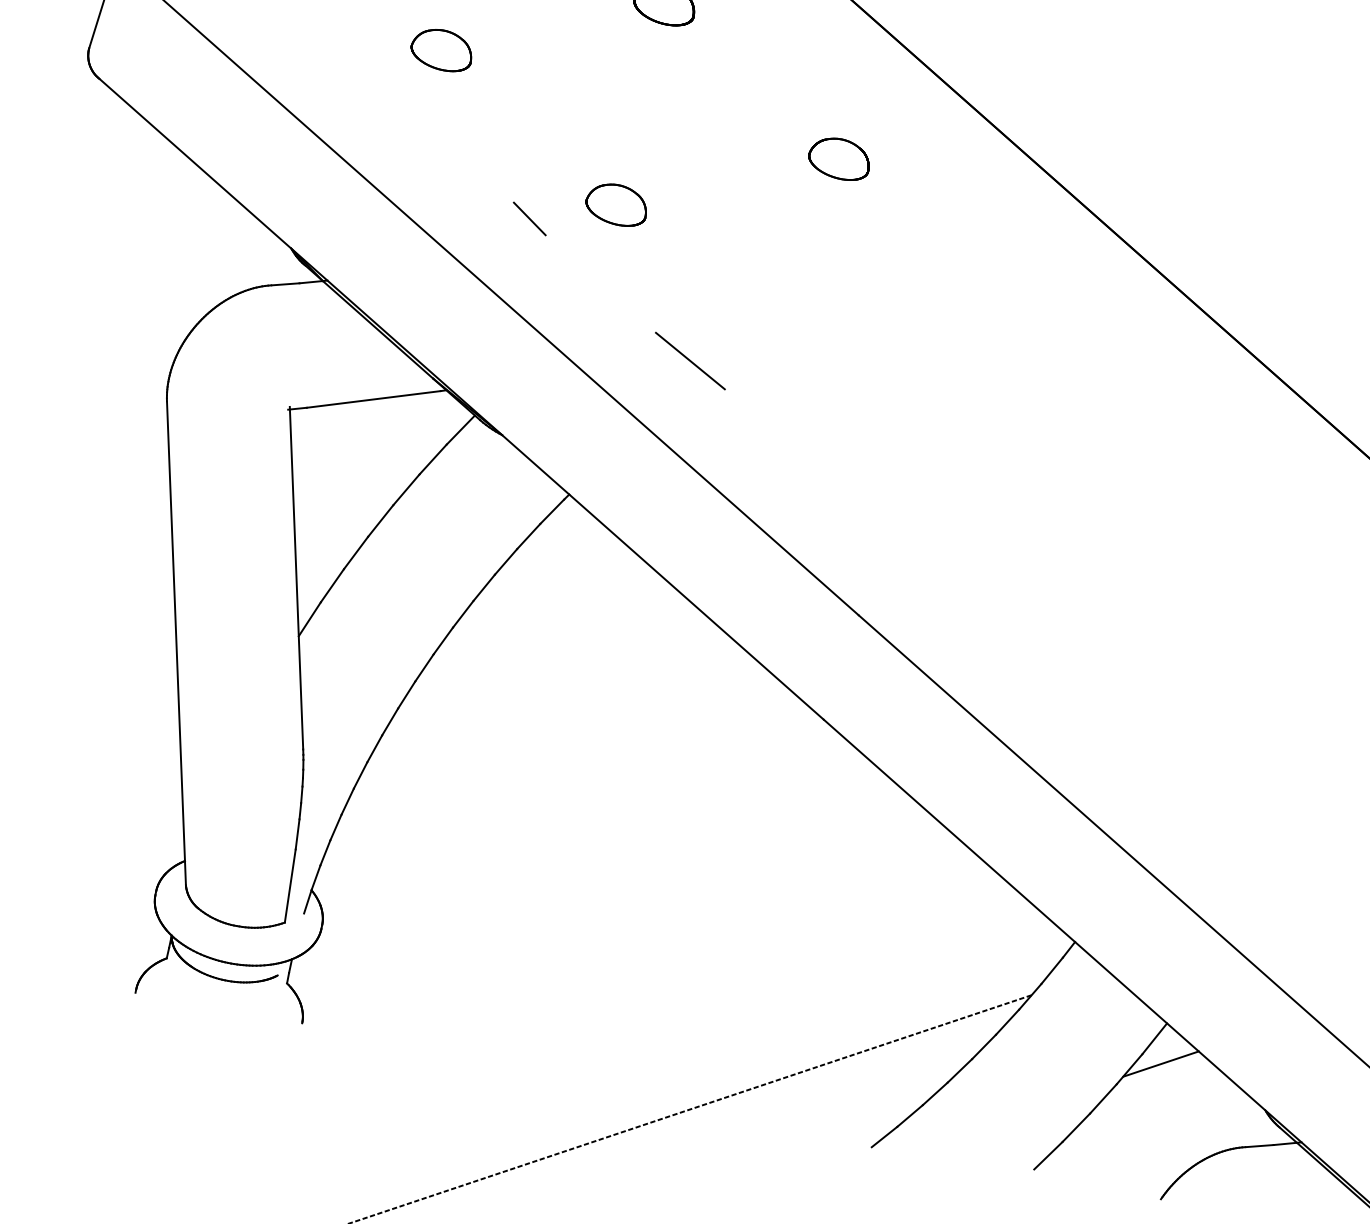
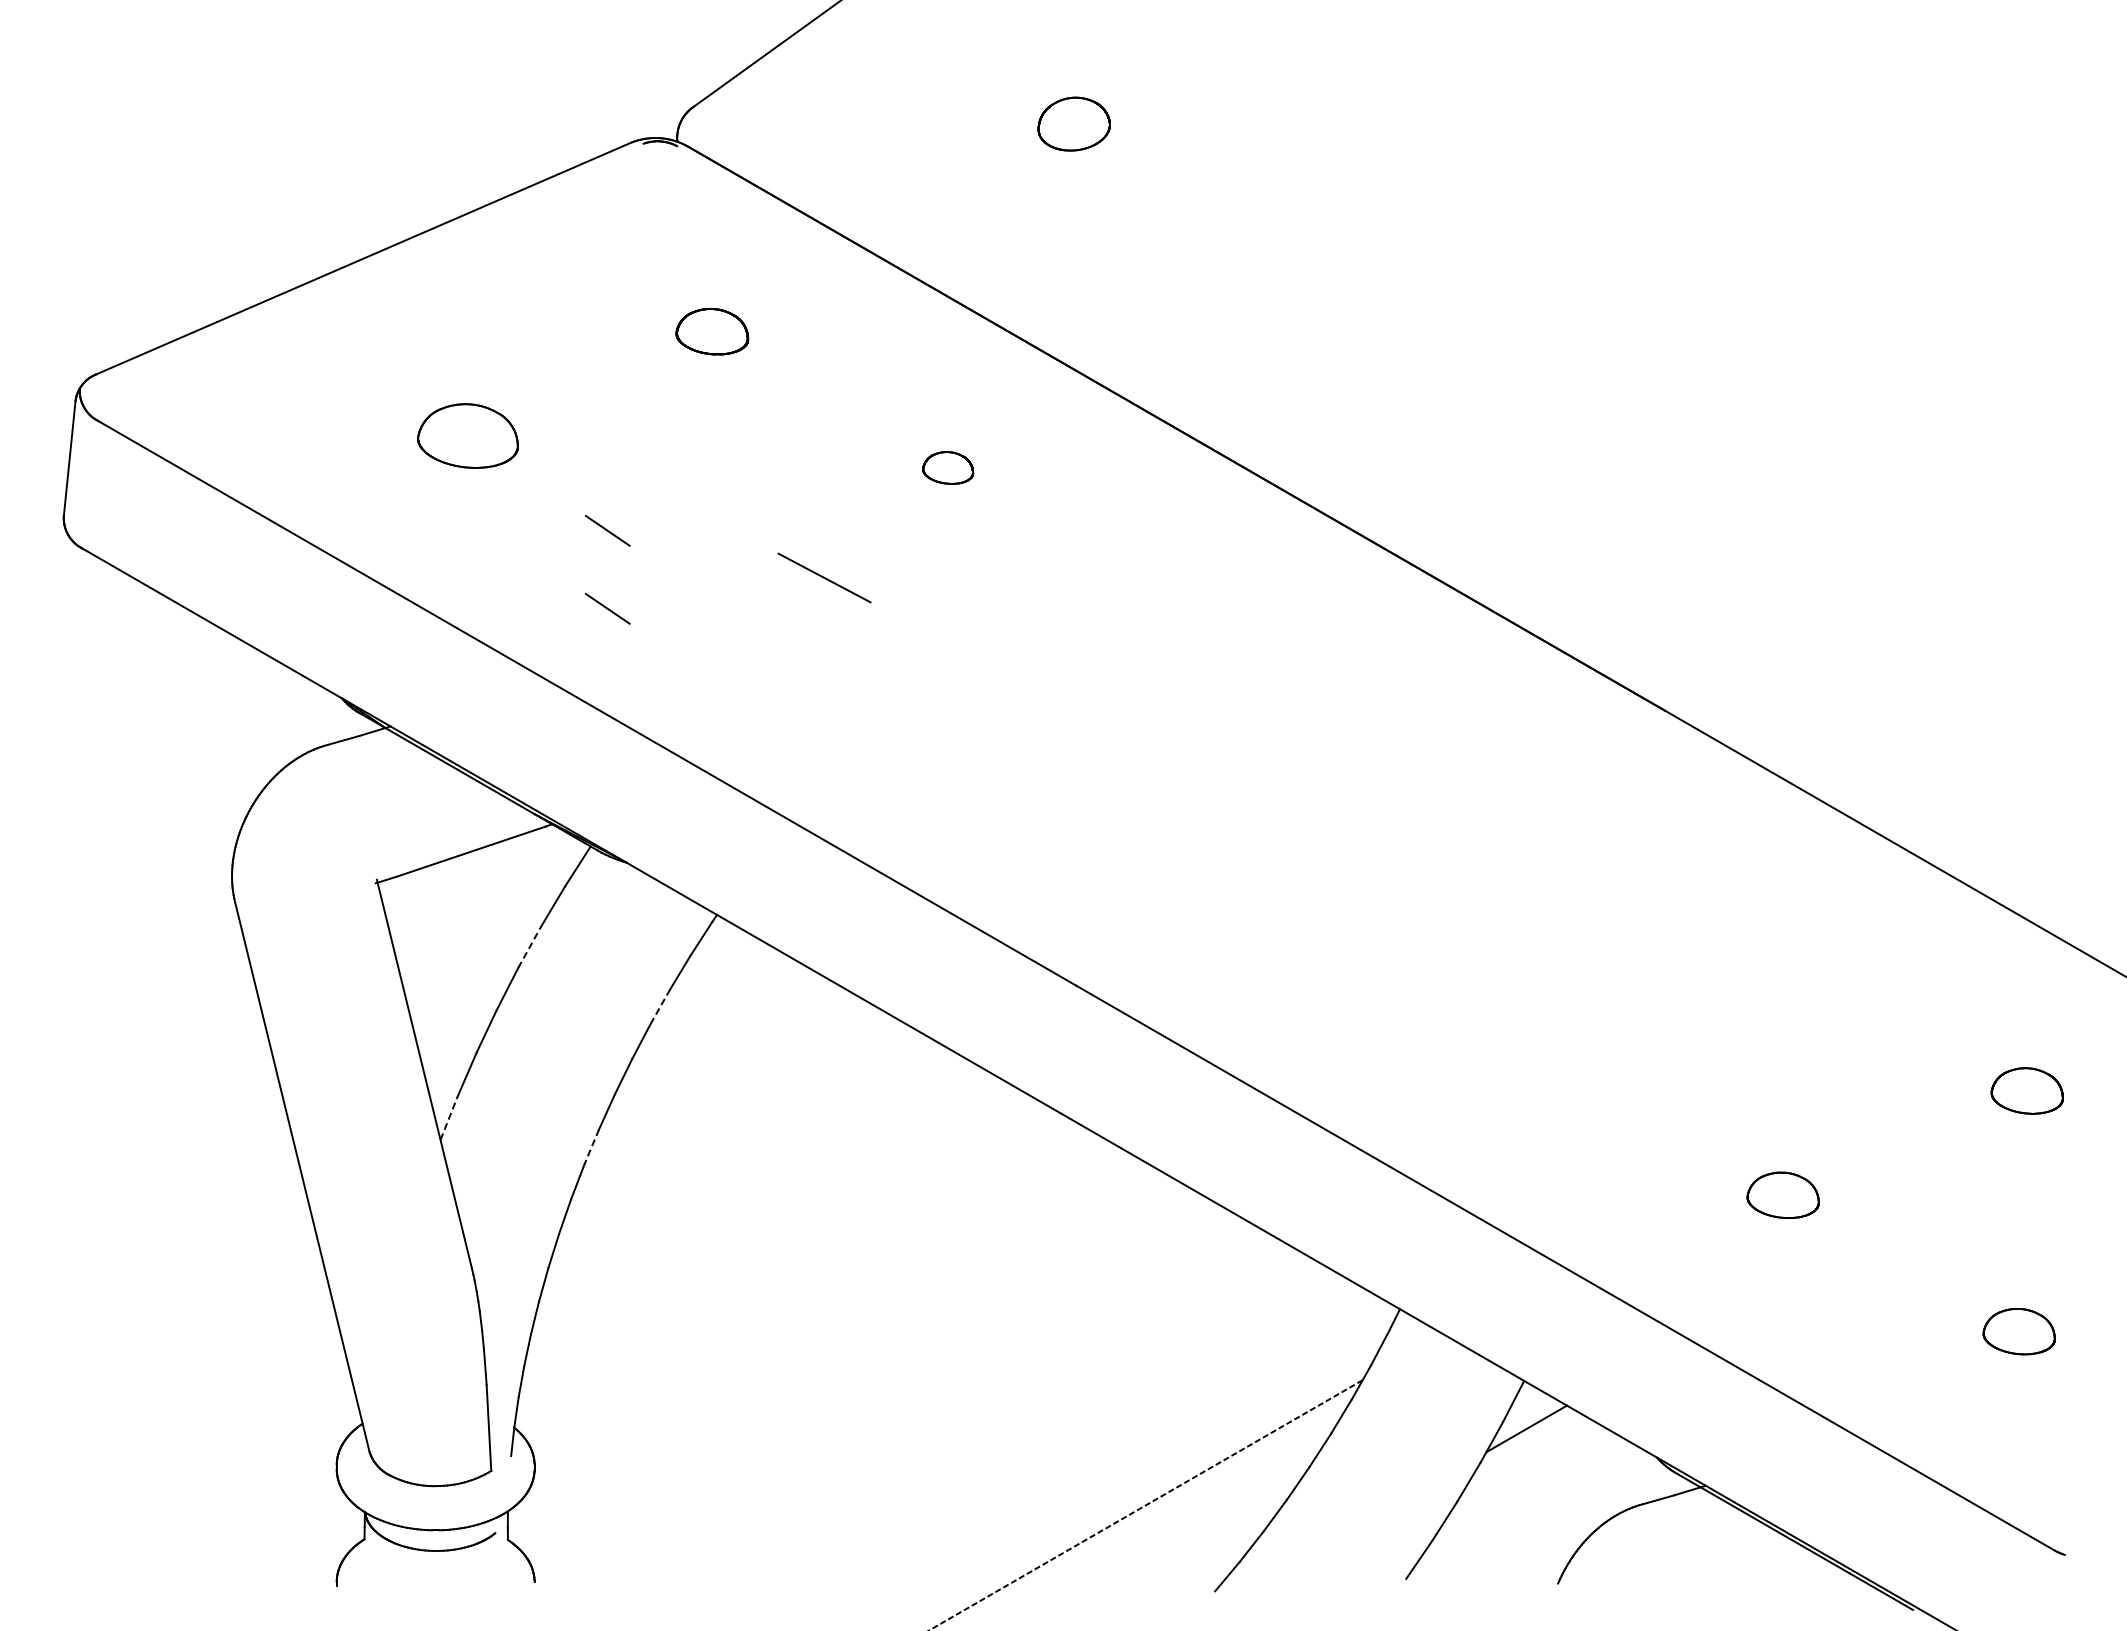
part: (441, 49) -> (467, 435), size x1.4
line: (542, 153) -> (607, 530), added
part: (839, 158) -> (947, 467), size x0.7
part: (616, 204) -> (703, 571), removed
line: (690, 360) -> (824, 577), moved
line: (406, 489) -> (529, 947), solid -> dashed
line: (506, 561) -> (660, 1006), solid -> dashed
line: (309, 619) -> (449, 1118), solid -> dashed
line: (424, 668) -> (591, 1147), solid -> dashed

